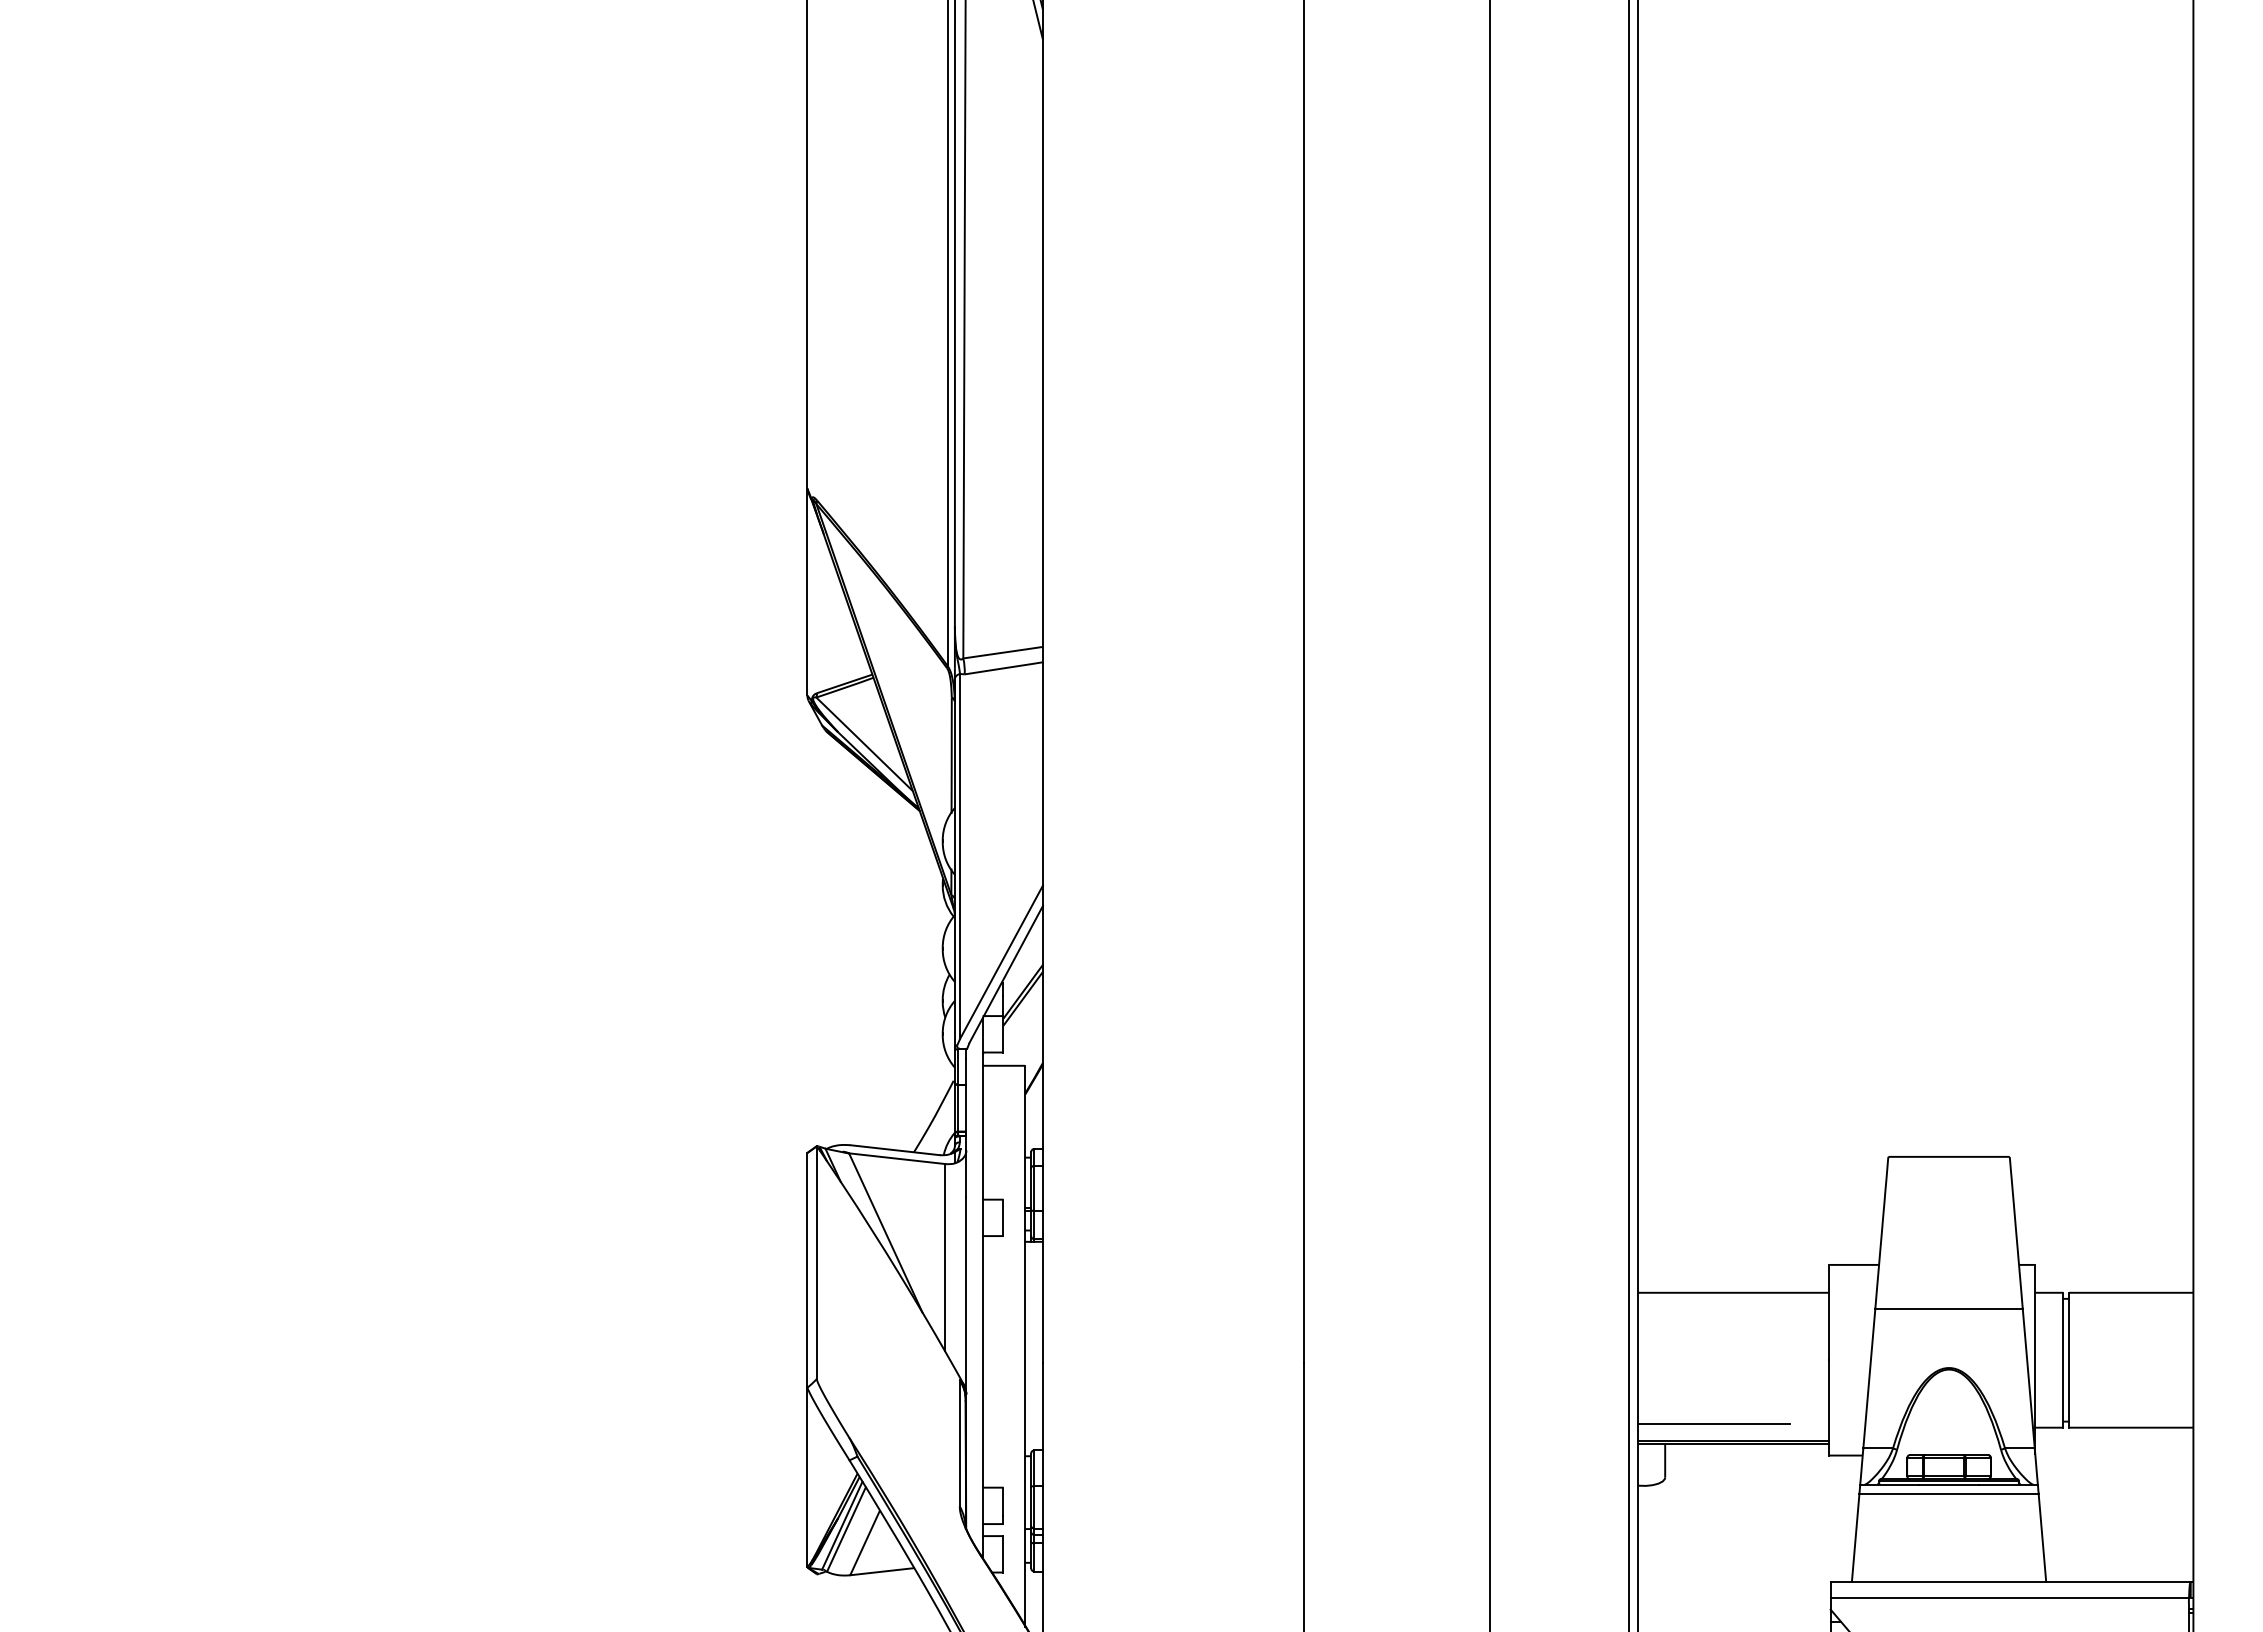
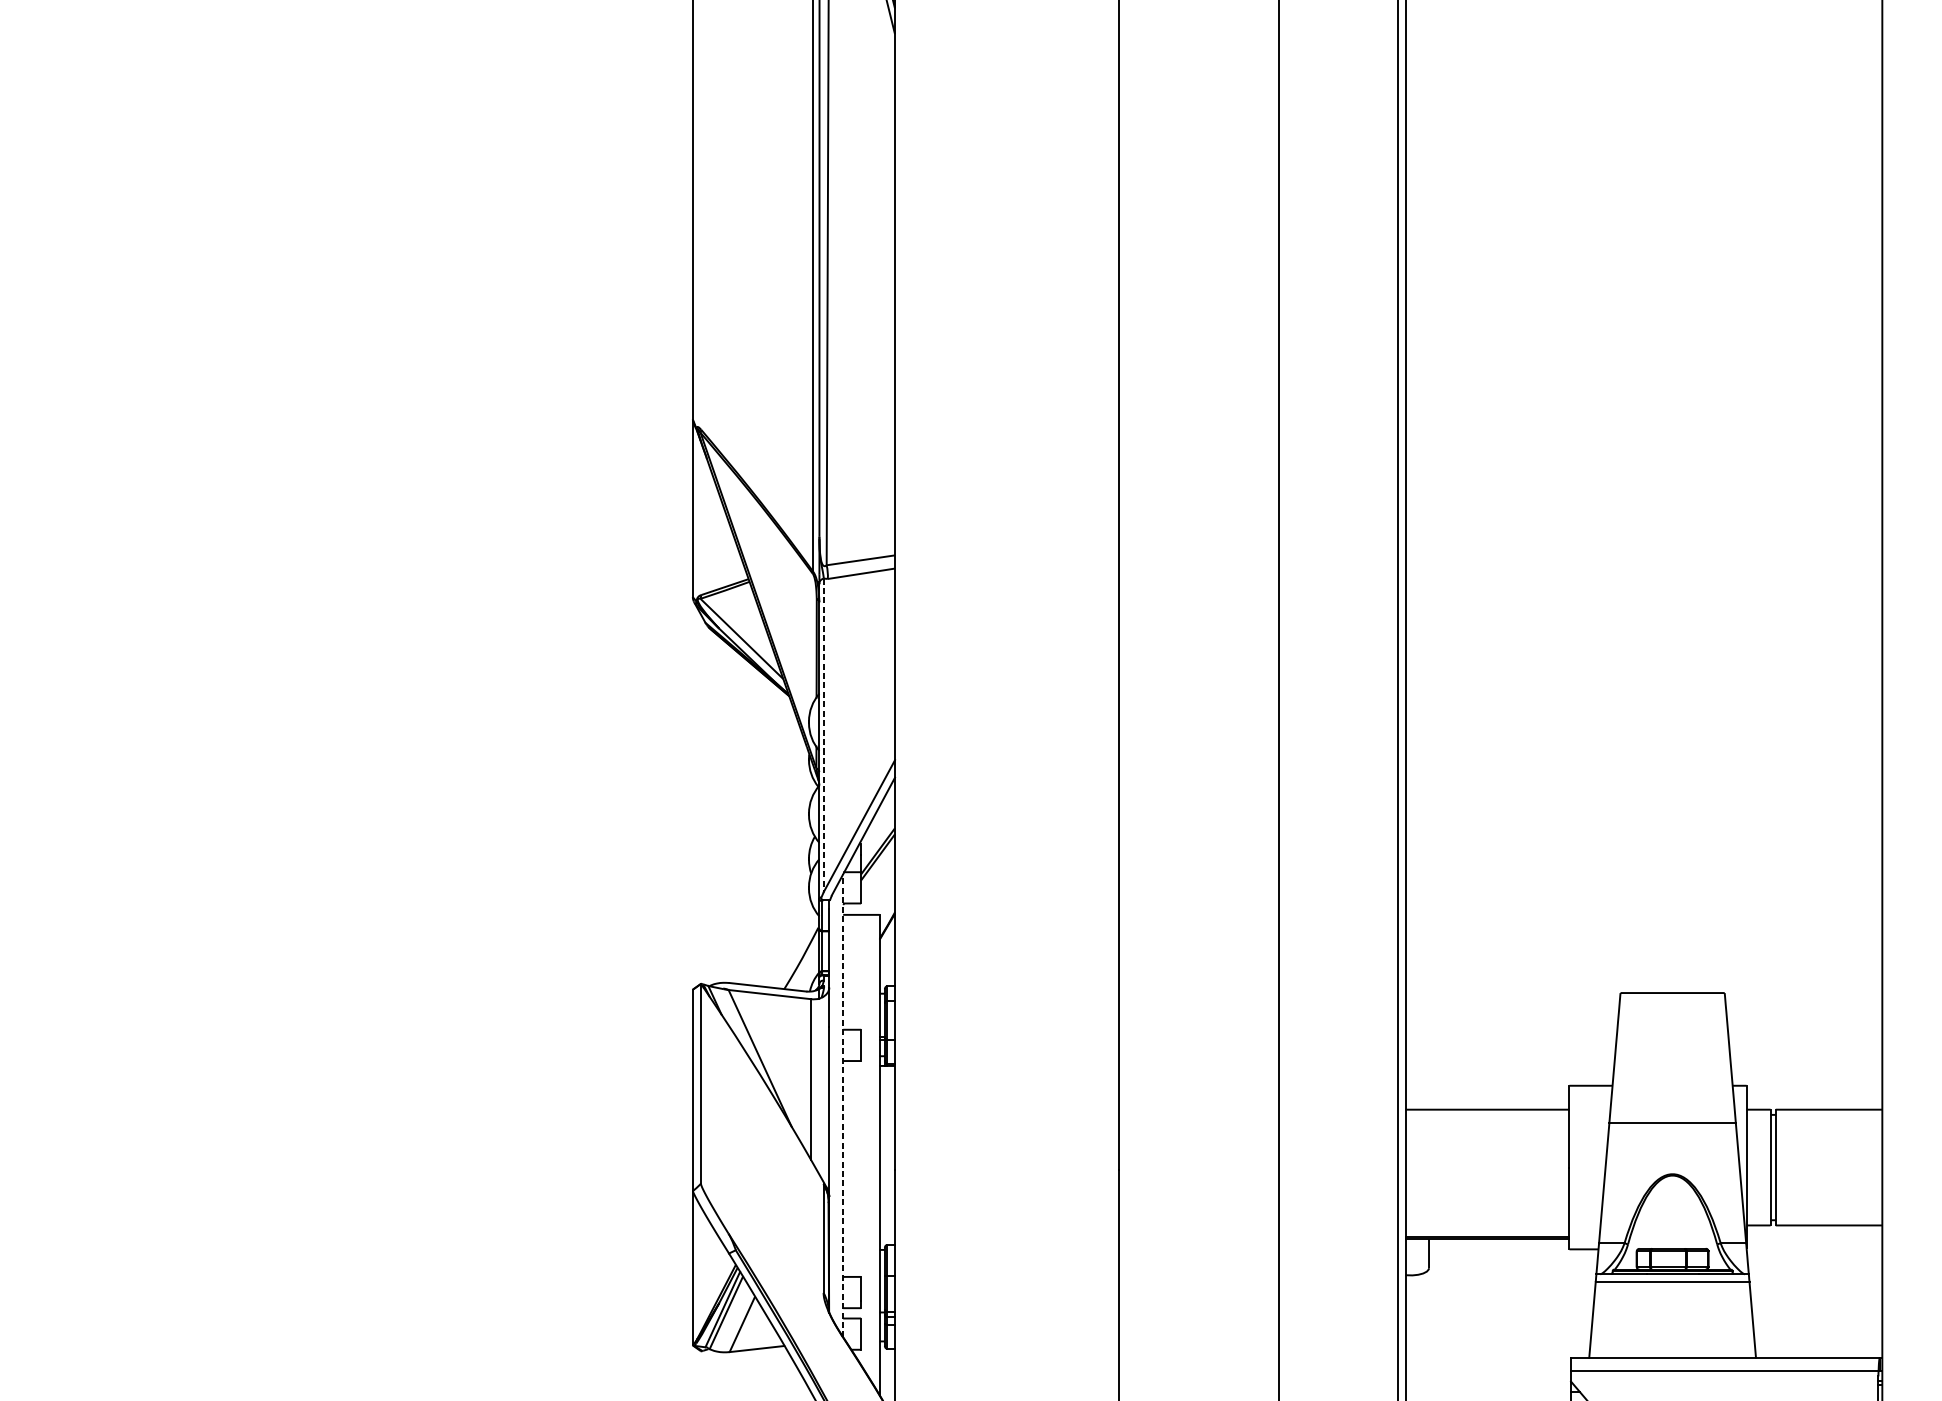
line: (960, 856) -> (824, 735), solid -> dashed
line: (982, 1287) -> (843, 1105), solid -> dashed
line: (1713, 1424) -> (1470, 1222), removed

